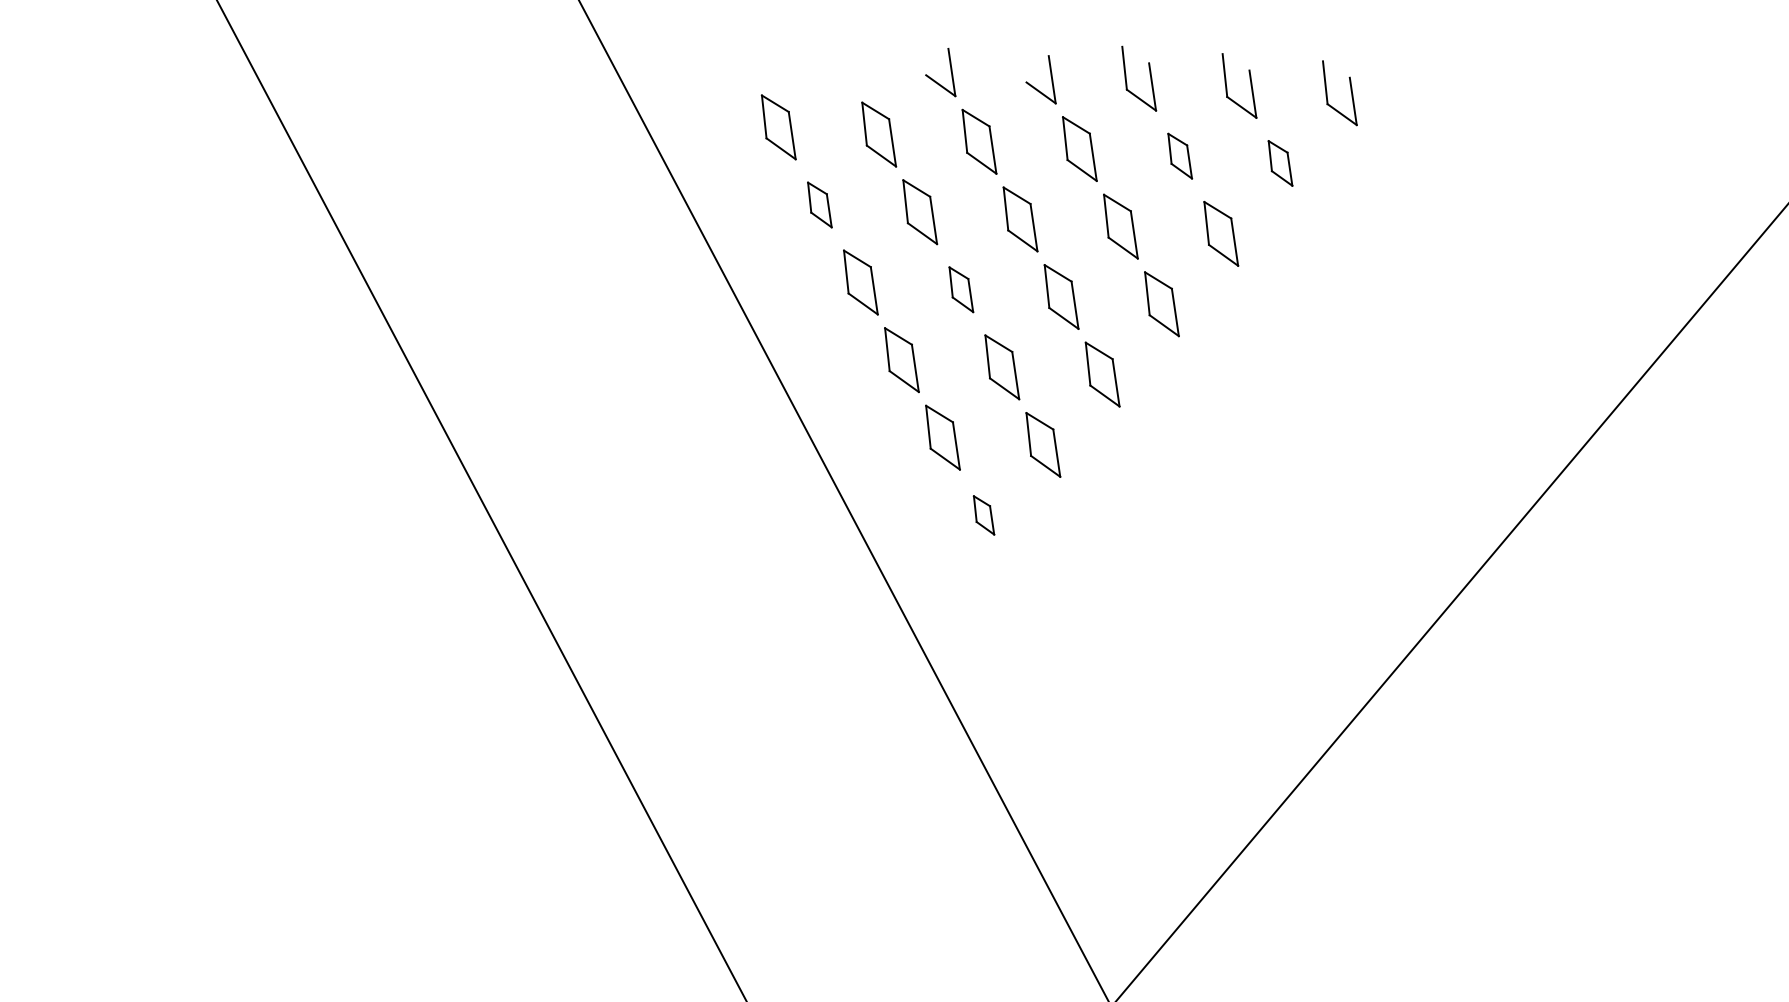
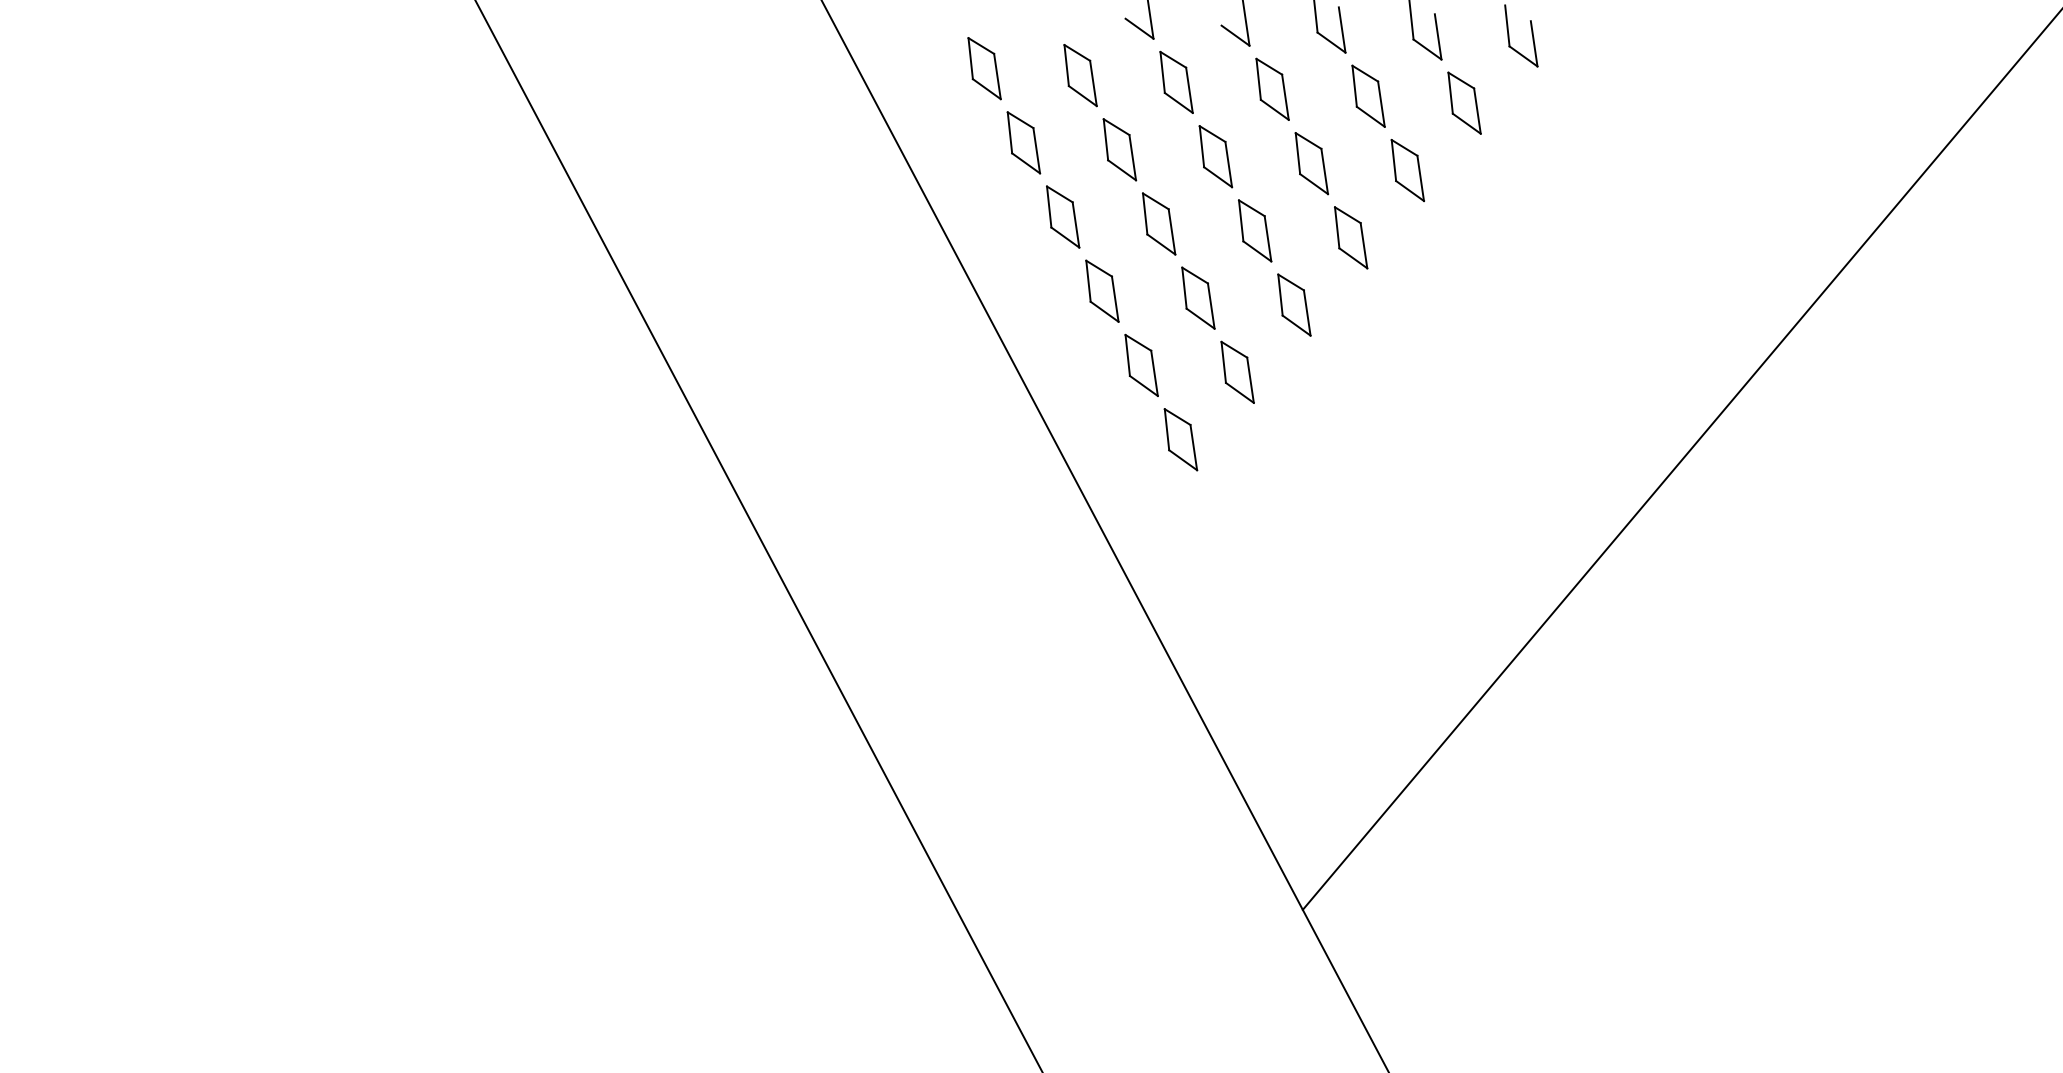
part: (1180, 155) -> (1368, 95), size x1.43
part: (1280, 162) -> (1464, 102), size x1.43
part: (819, 204) -> (1023, 142), size x1.43
part: (961, 289) -> (1159, 223), size x1.43
part: (983, 515) -> (1180, 439), size x1.67

